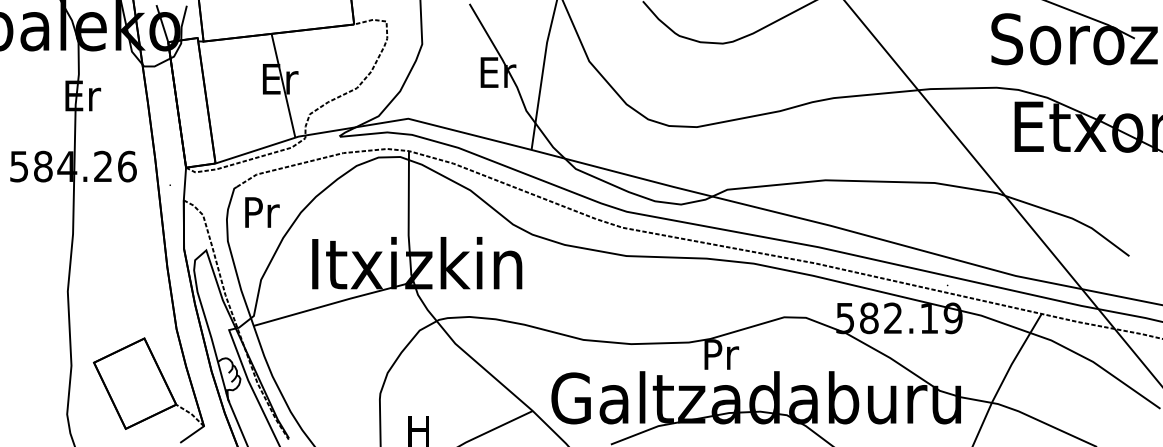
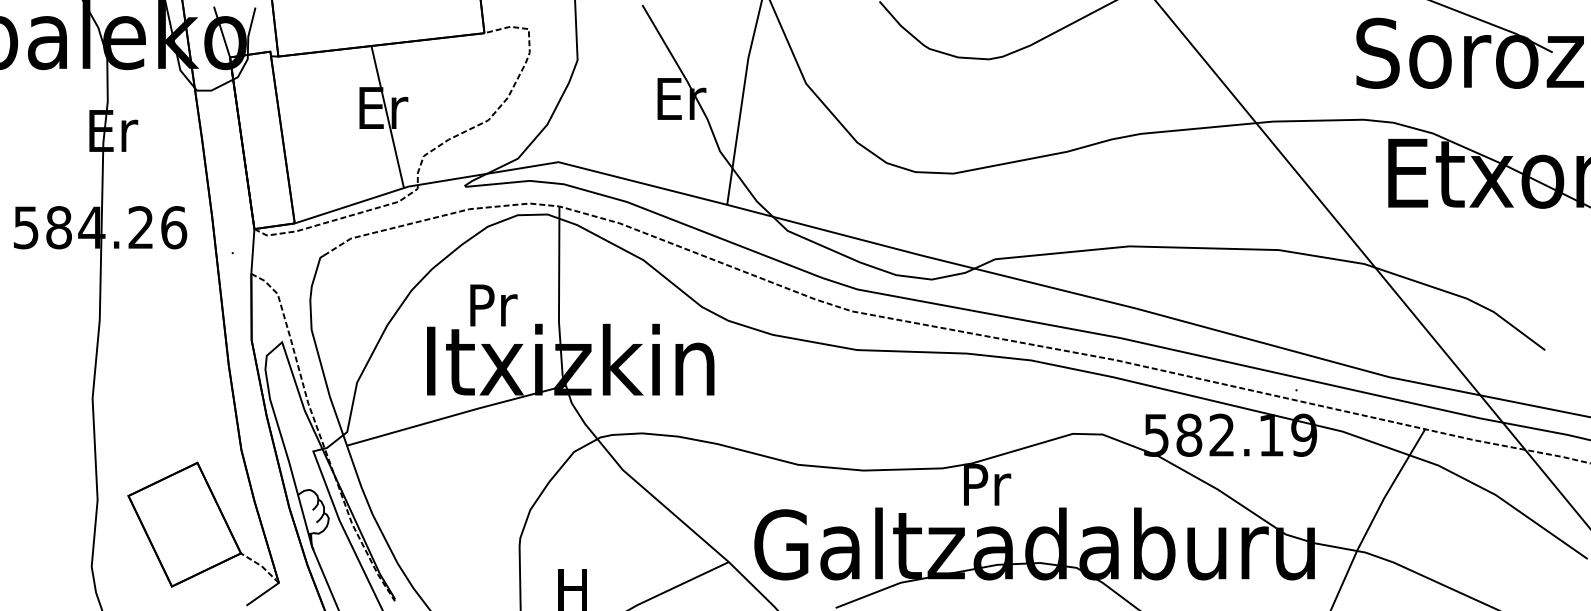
text: (262, 212) -> (493, 305), moved

